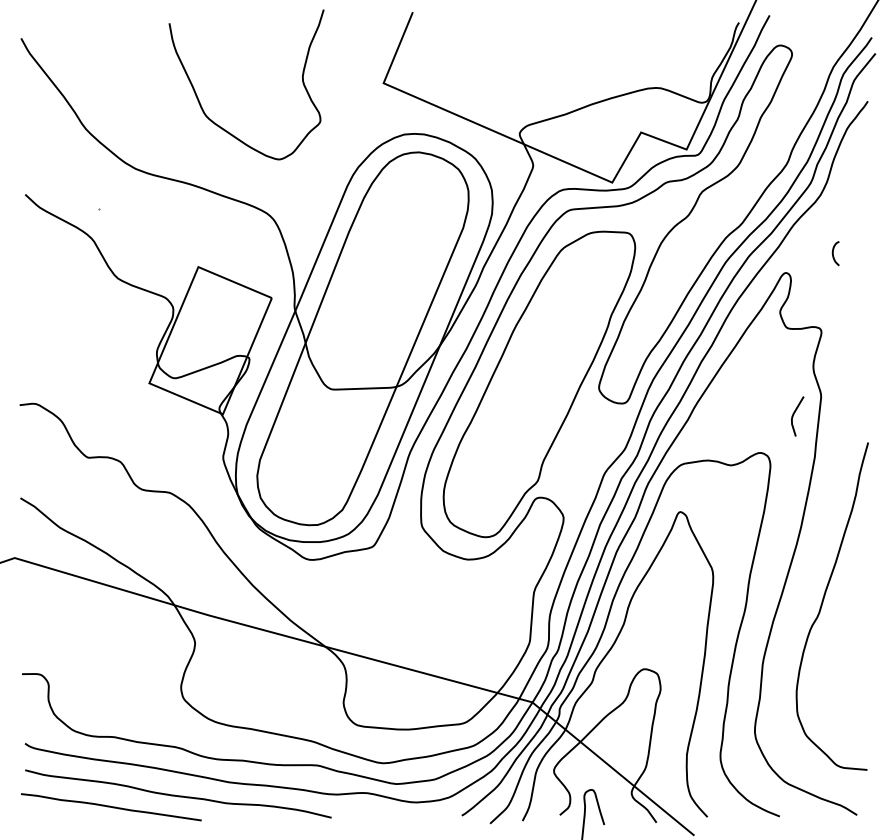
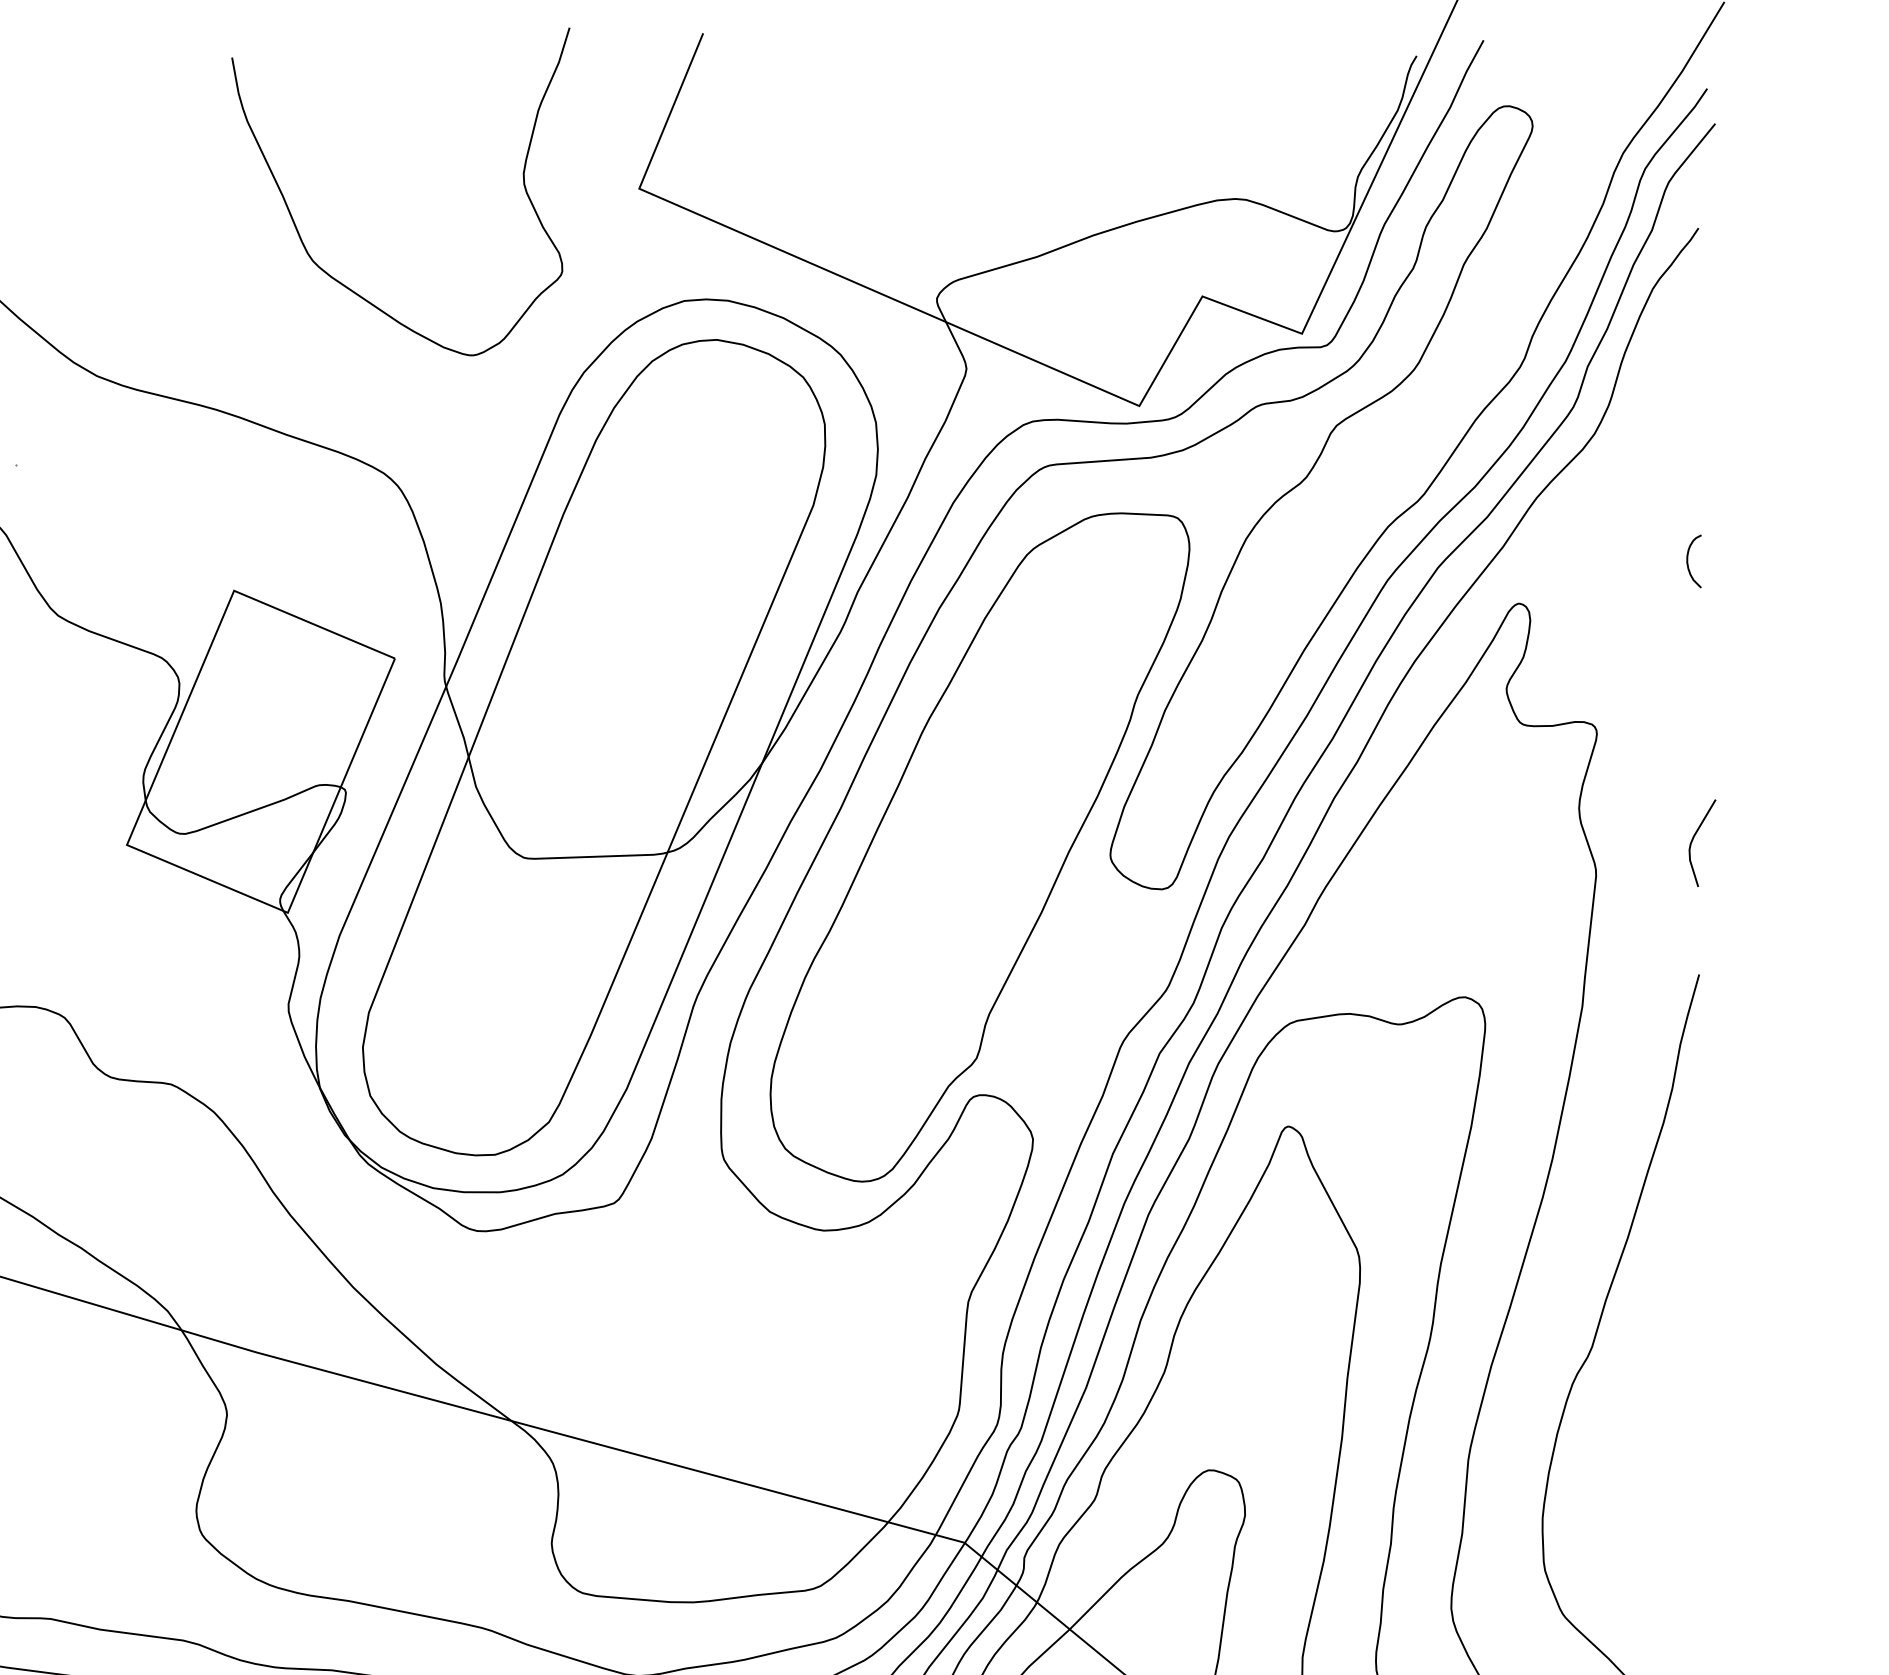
curve: (218, 124) -> (339, 278), moved
curve: (833, 253) -> (1688, 561), moved
curve: (794, 414) -> (1695, 838), moved

